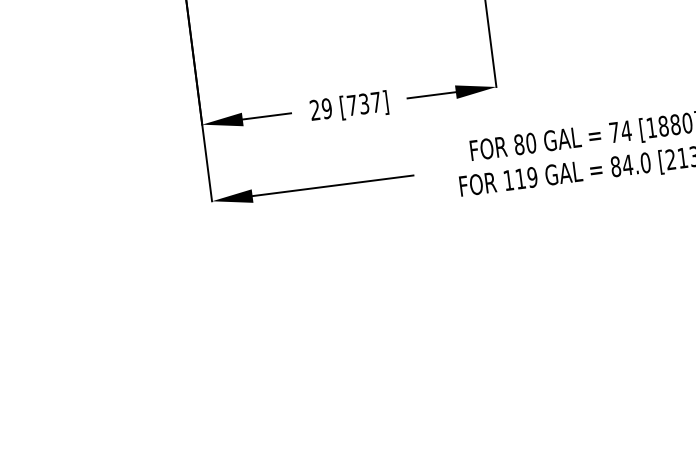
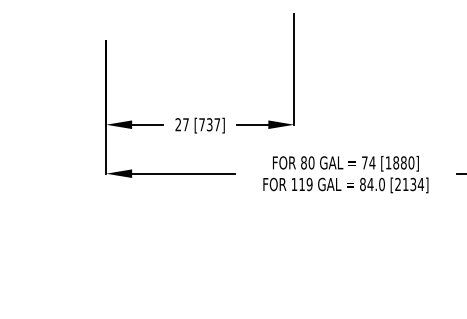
text: (326, 108) -> (185, 124), 29 -> 27

